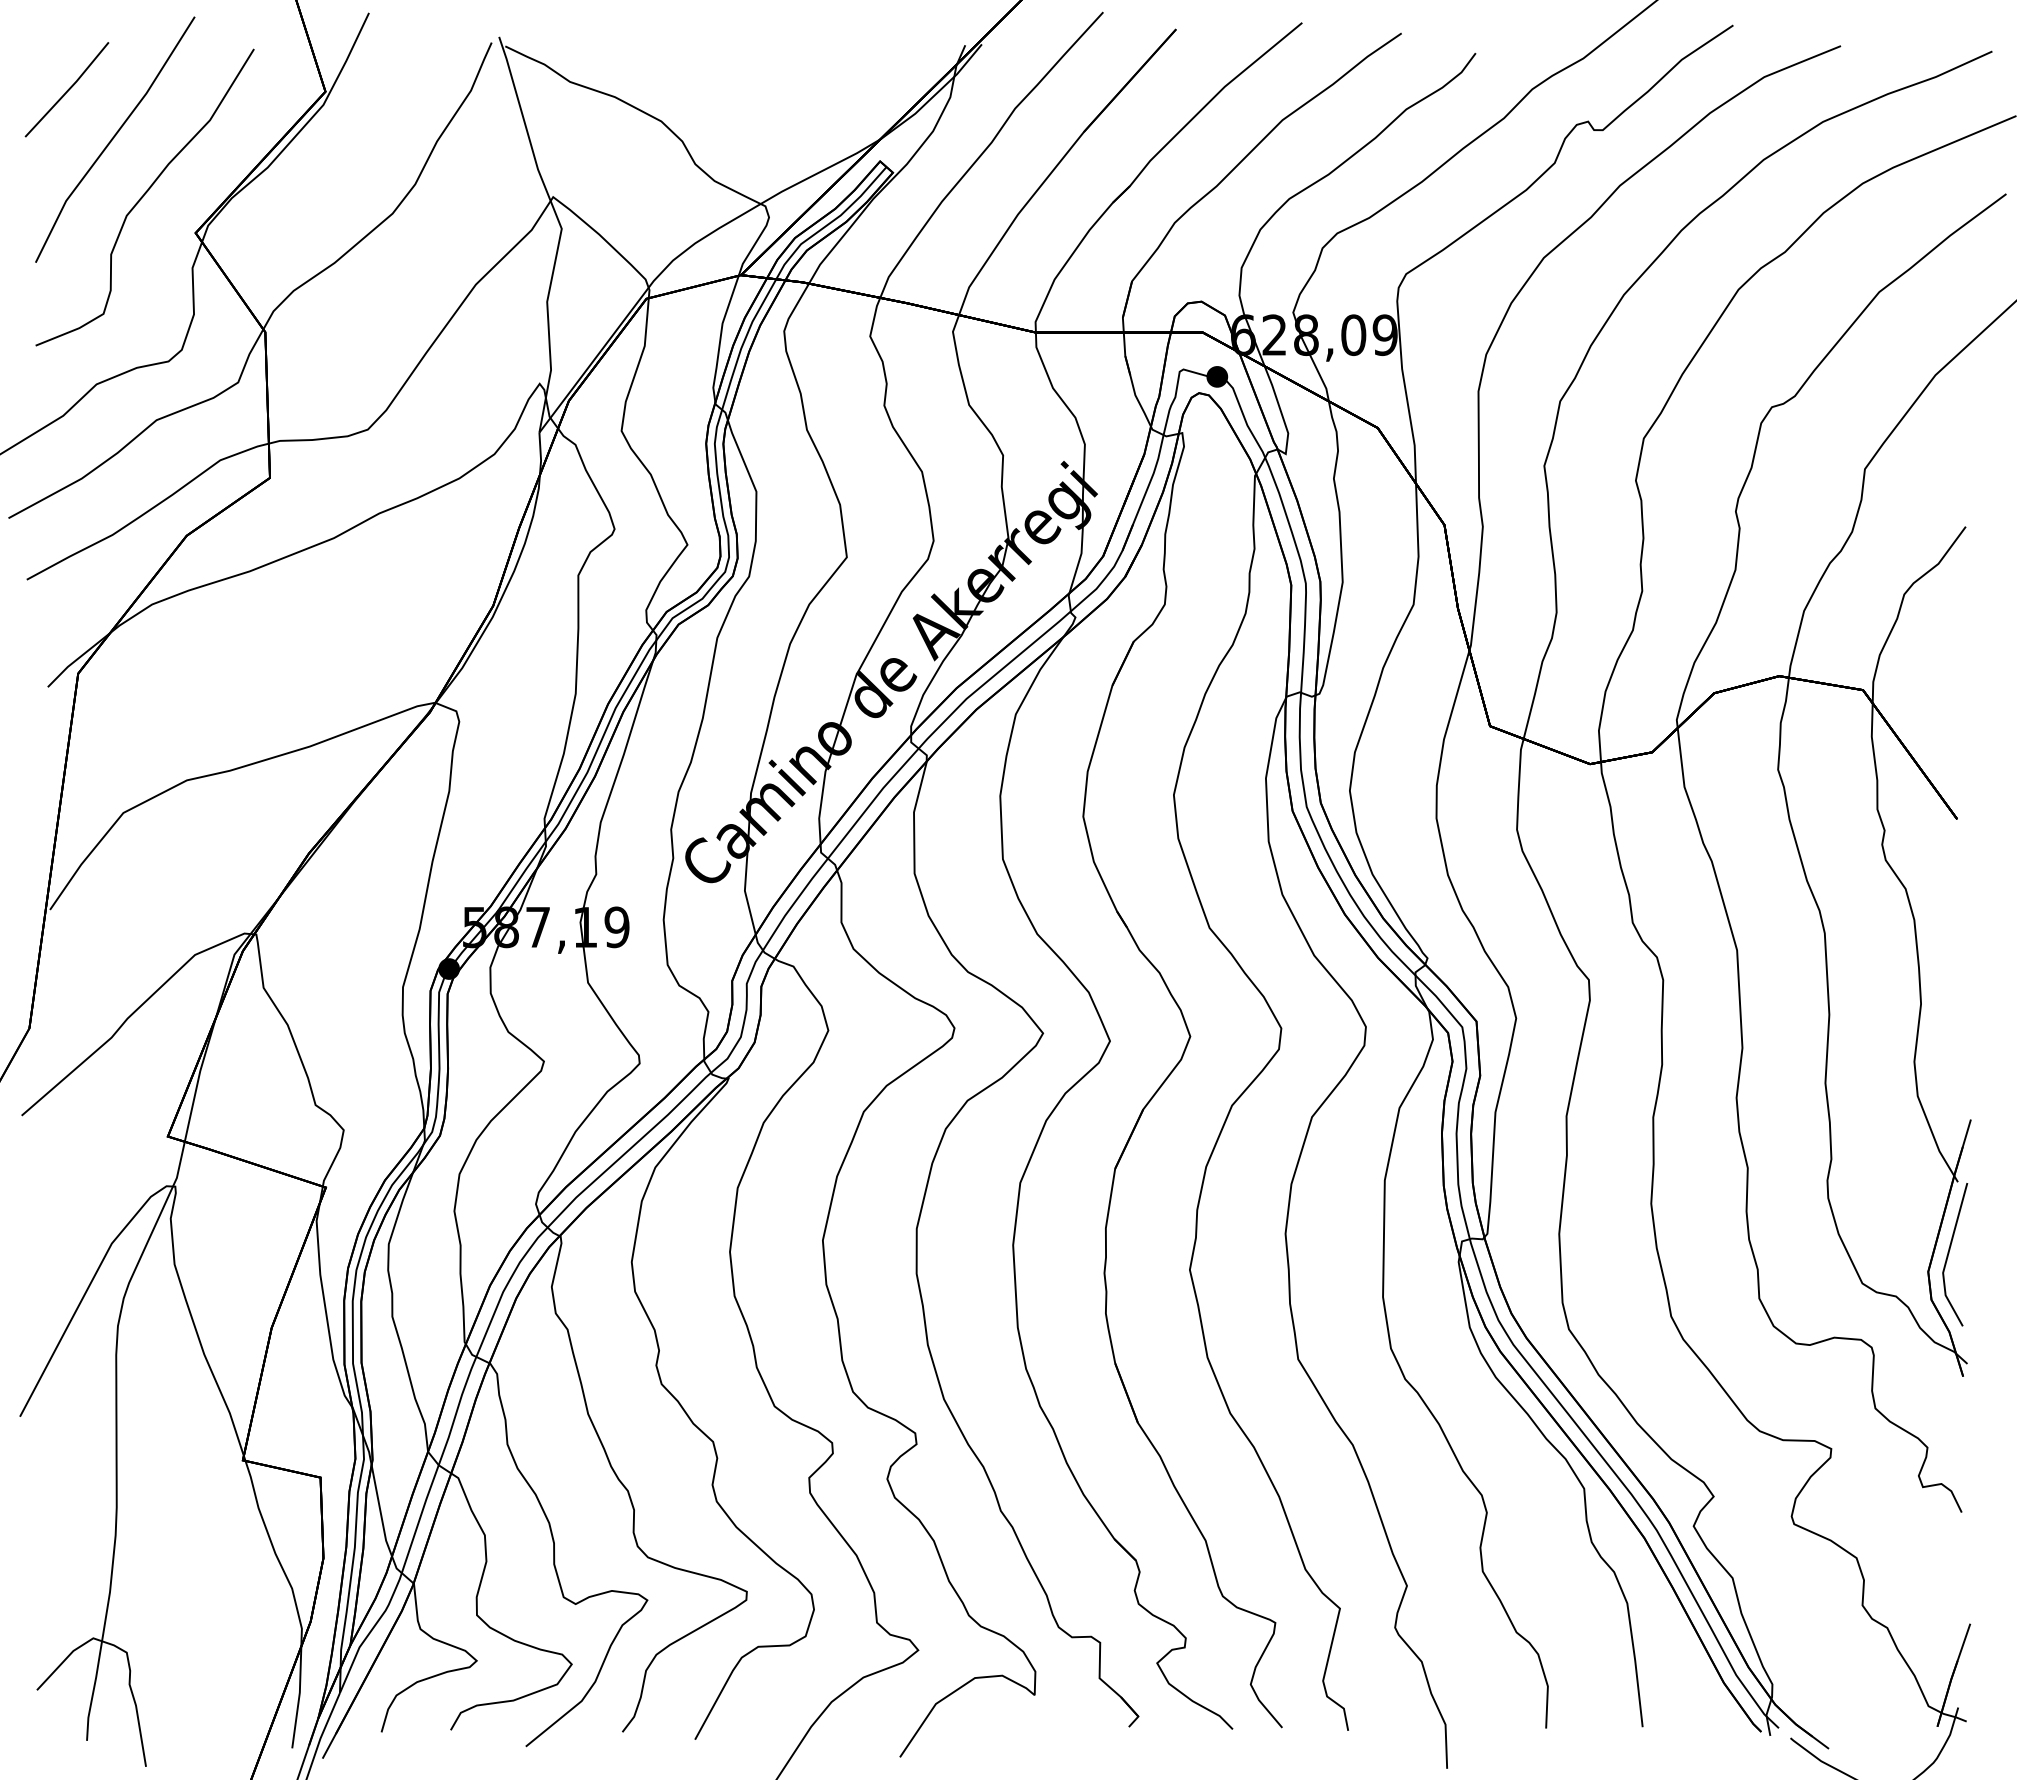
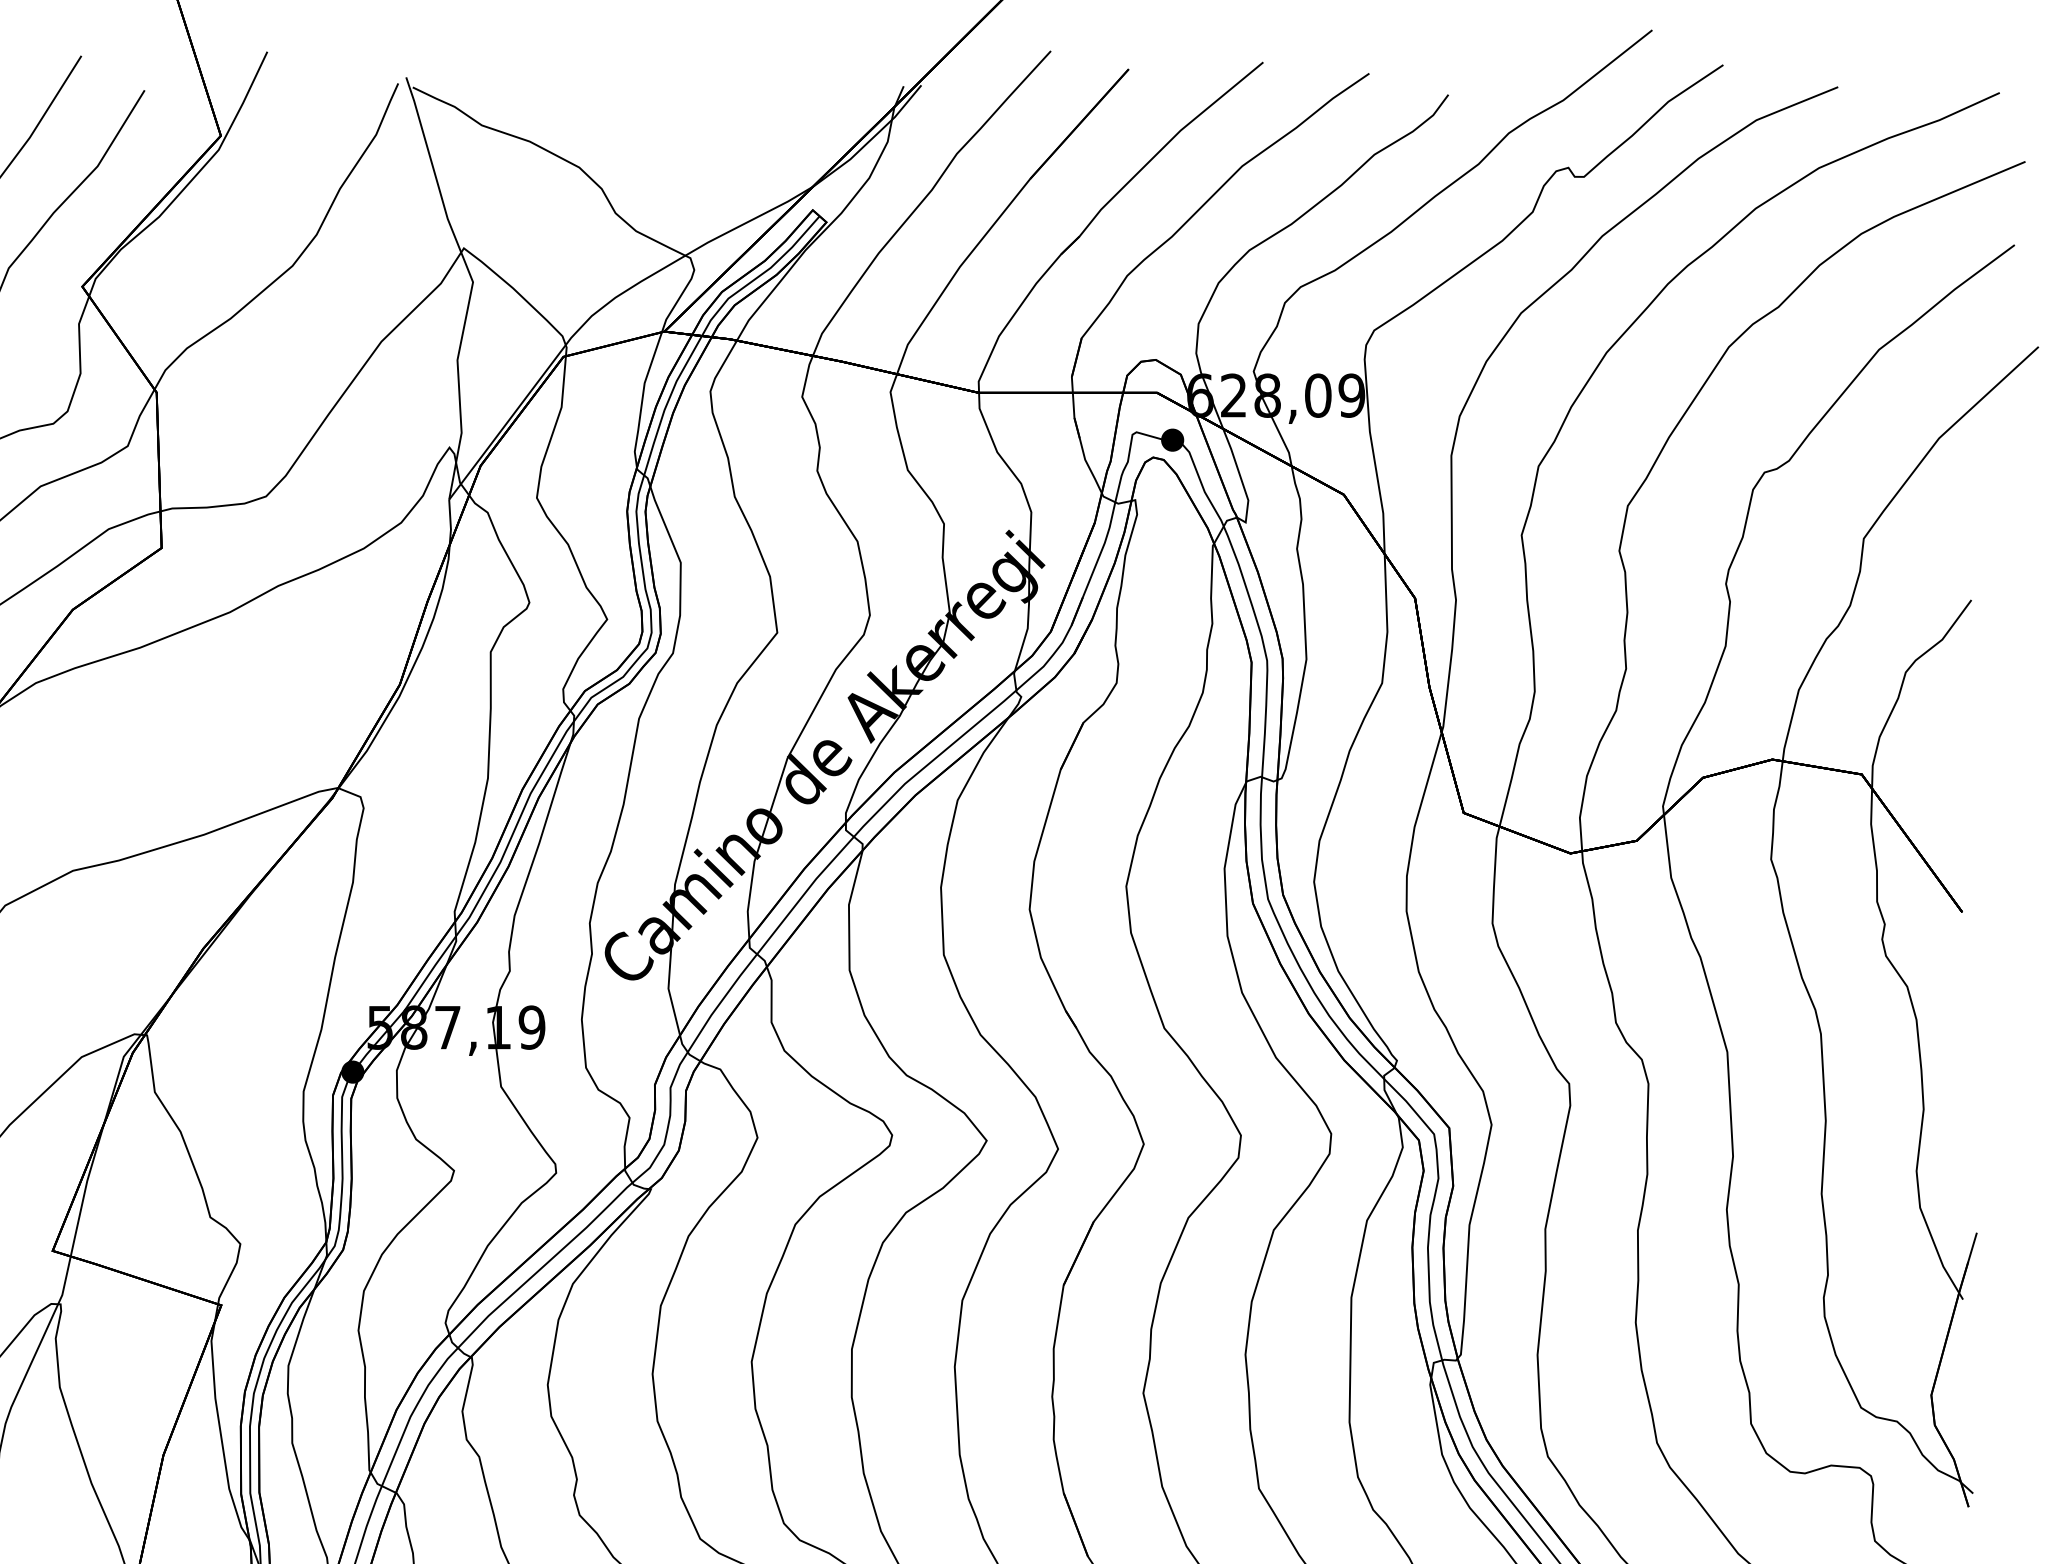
curve: (1949, 1253) -> (1954, 1375), removed

